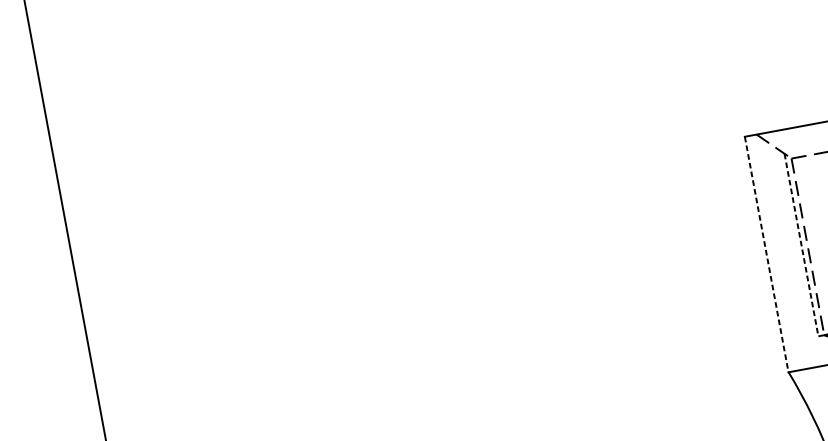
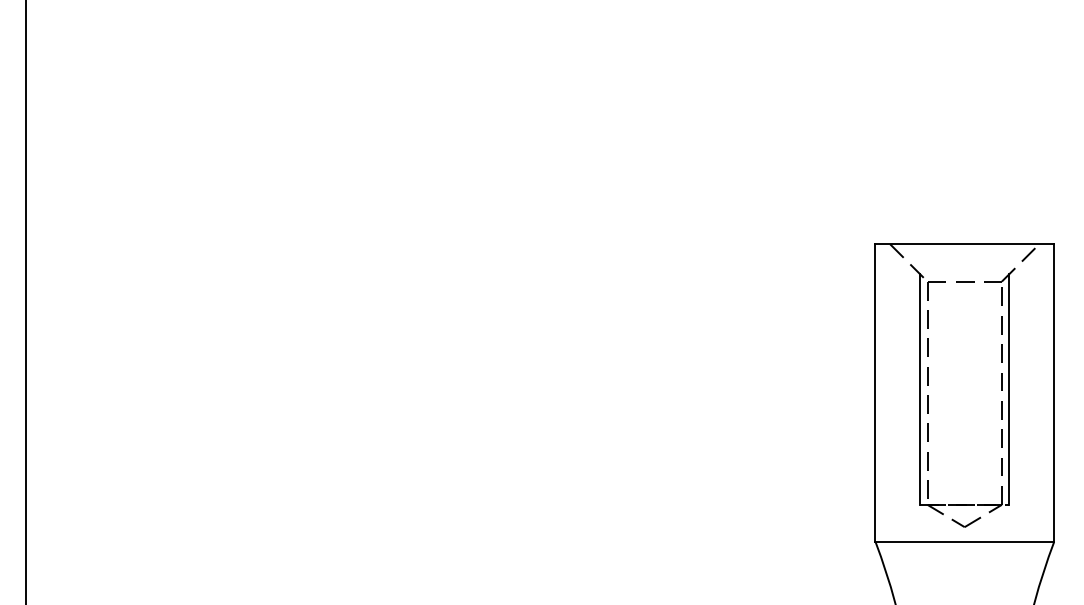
line: (801, 244) -> (920, 389), dashed -> solid
line: (766, 254) -> (875, 393), dashed -> solid

